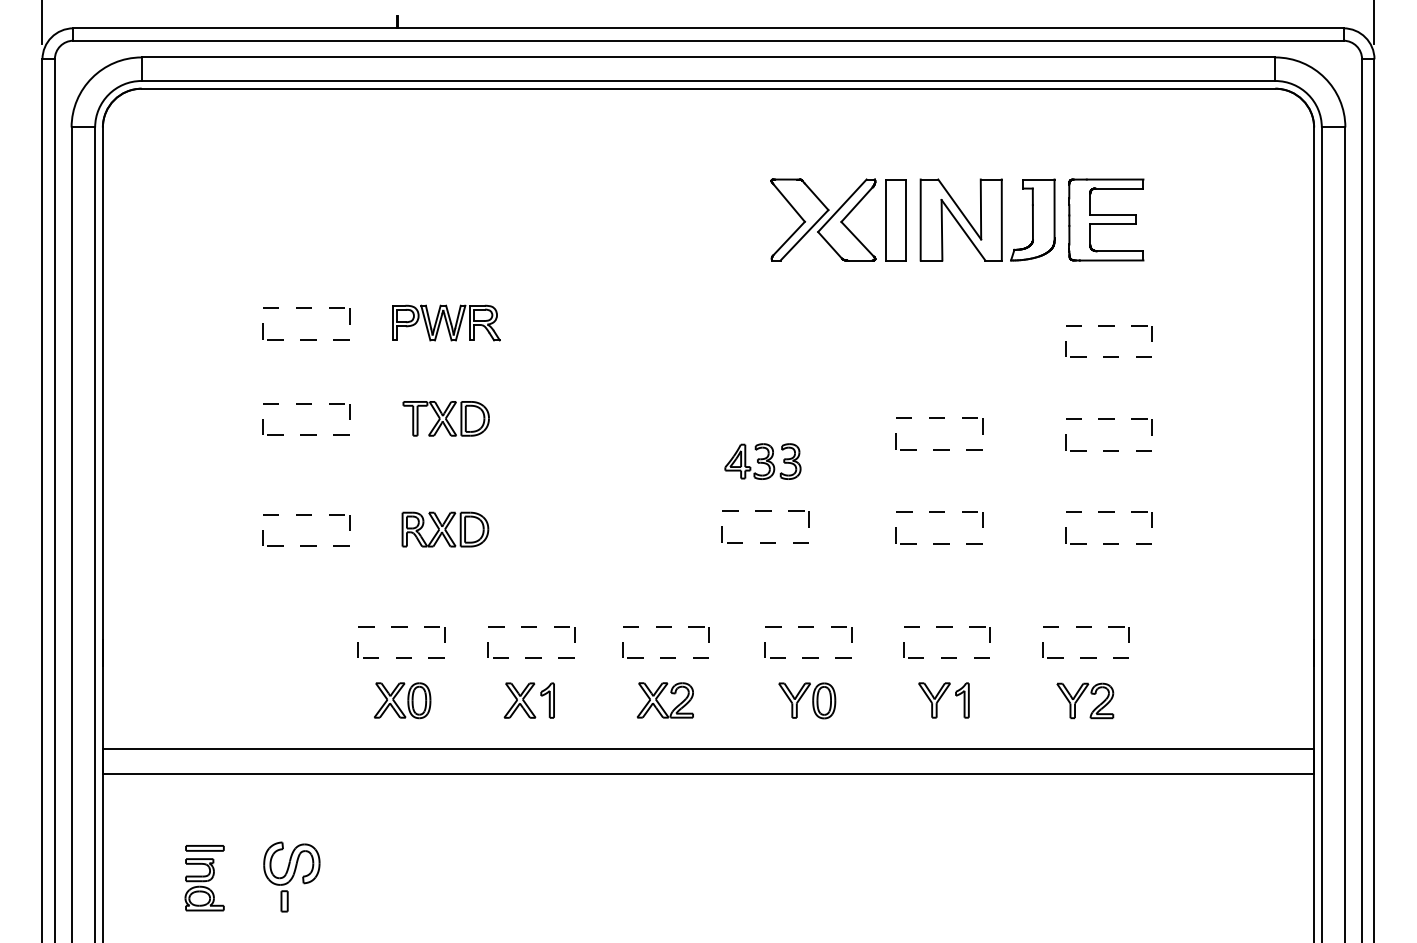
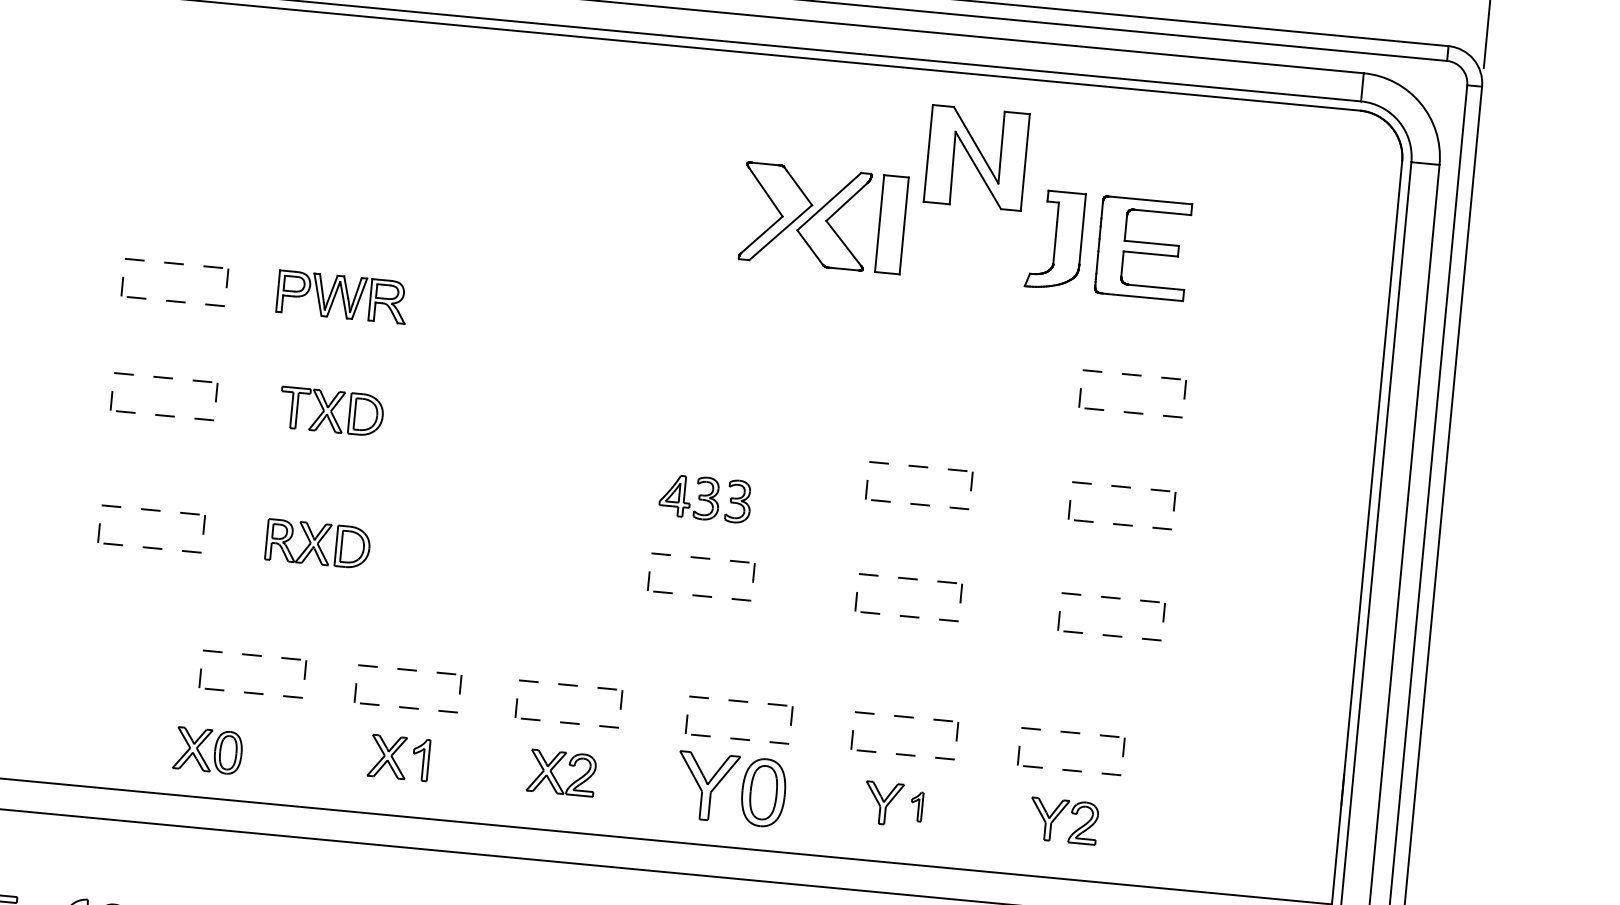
part: (960, 219) -> (975, 157), moved
part: (402, 700) -> (208, 750), moved
part: (807, 700) -> (731, 789), size x1.6
part: (962, 700) -> (917, 806), size x0.7

